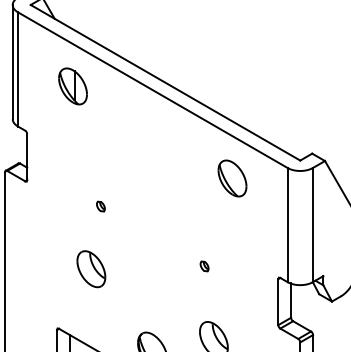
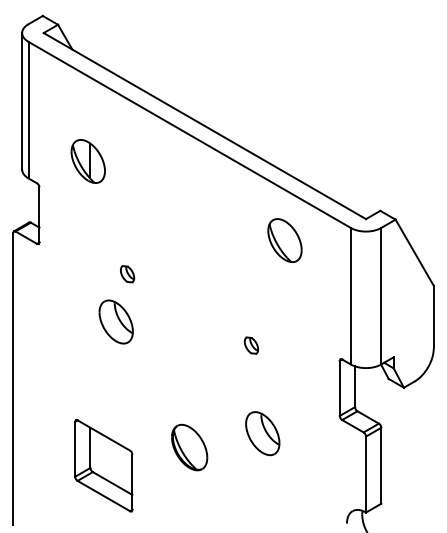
part: (72, 86) -> (87, 161), moved
part: (100, 206) -> (127, 273), size x1.4
part: (204, 266) -> (251, 345), size x1.4
part: (90, 268) -> (115, 321), moved

